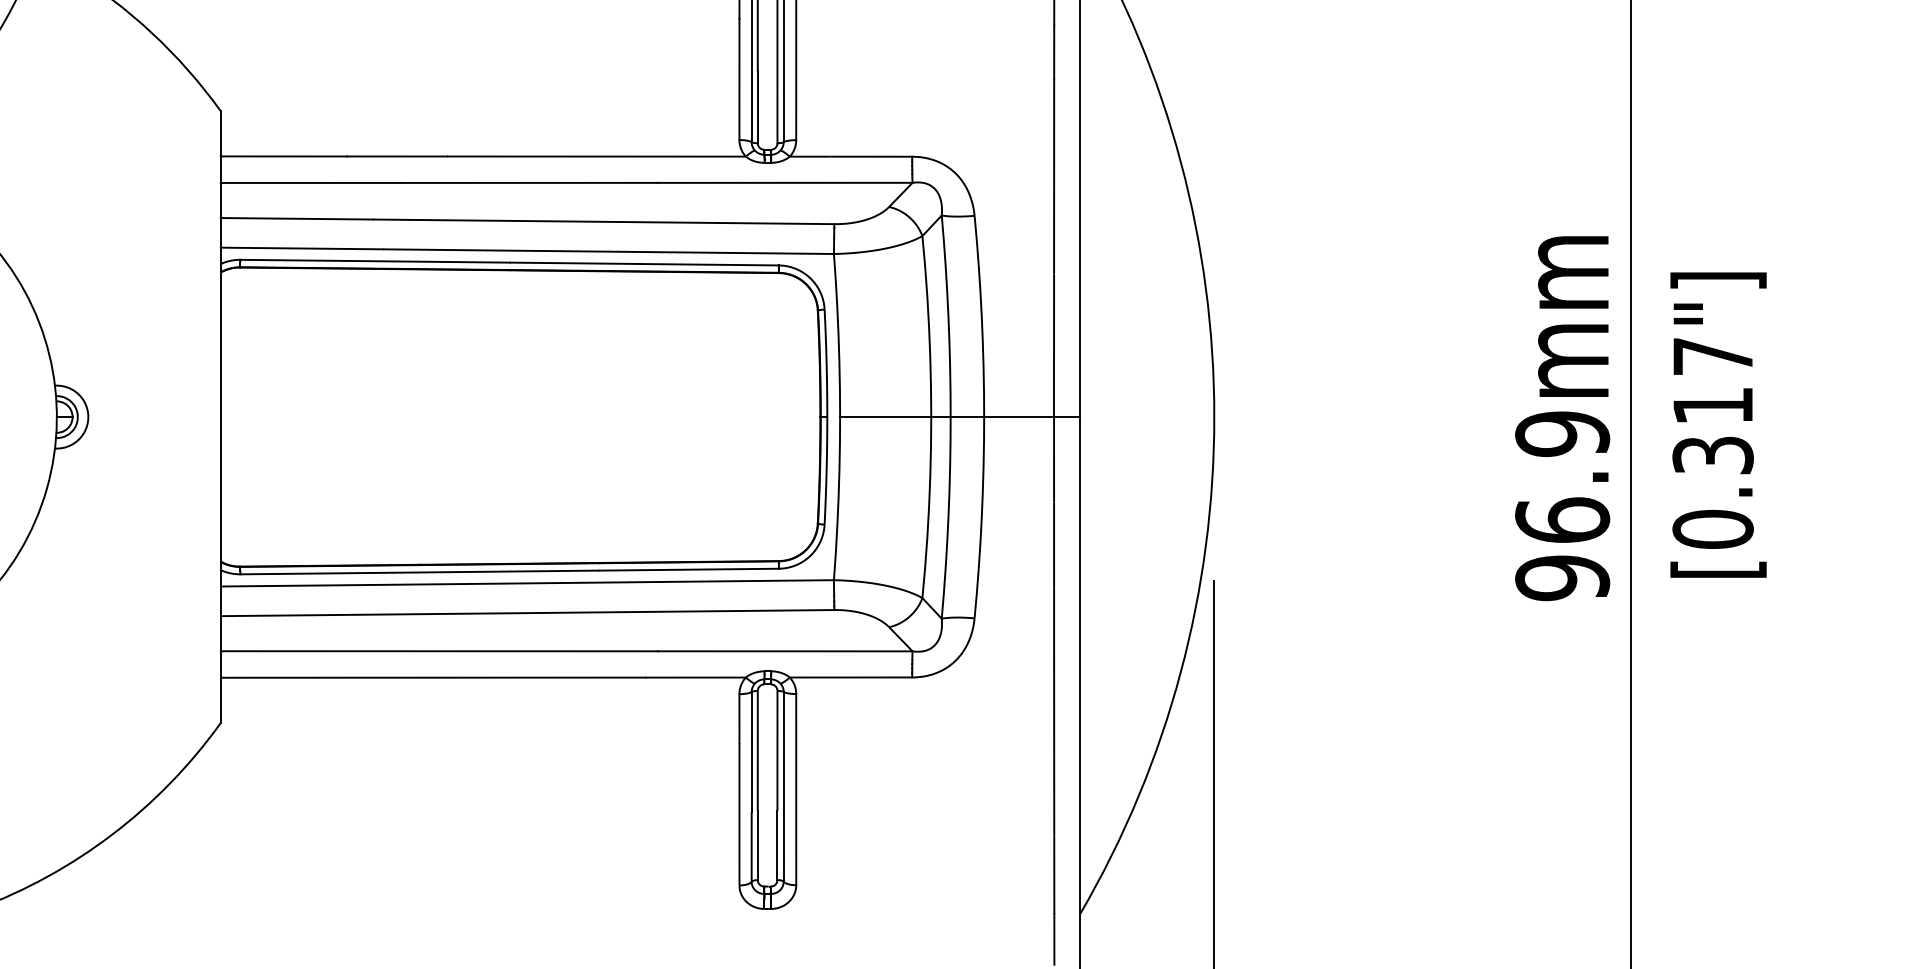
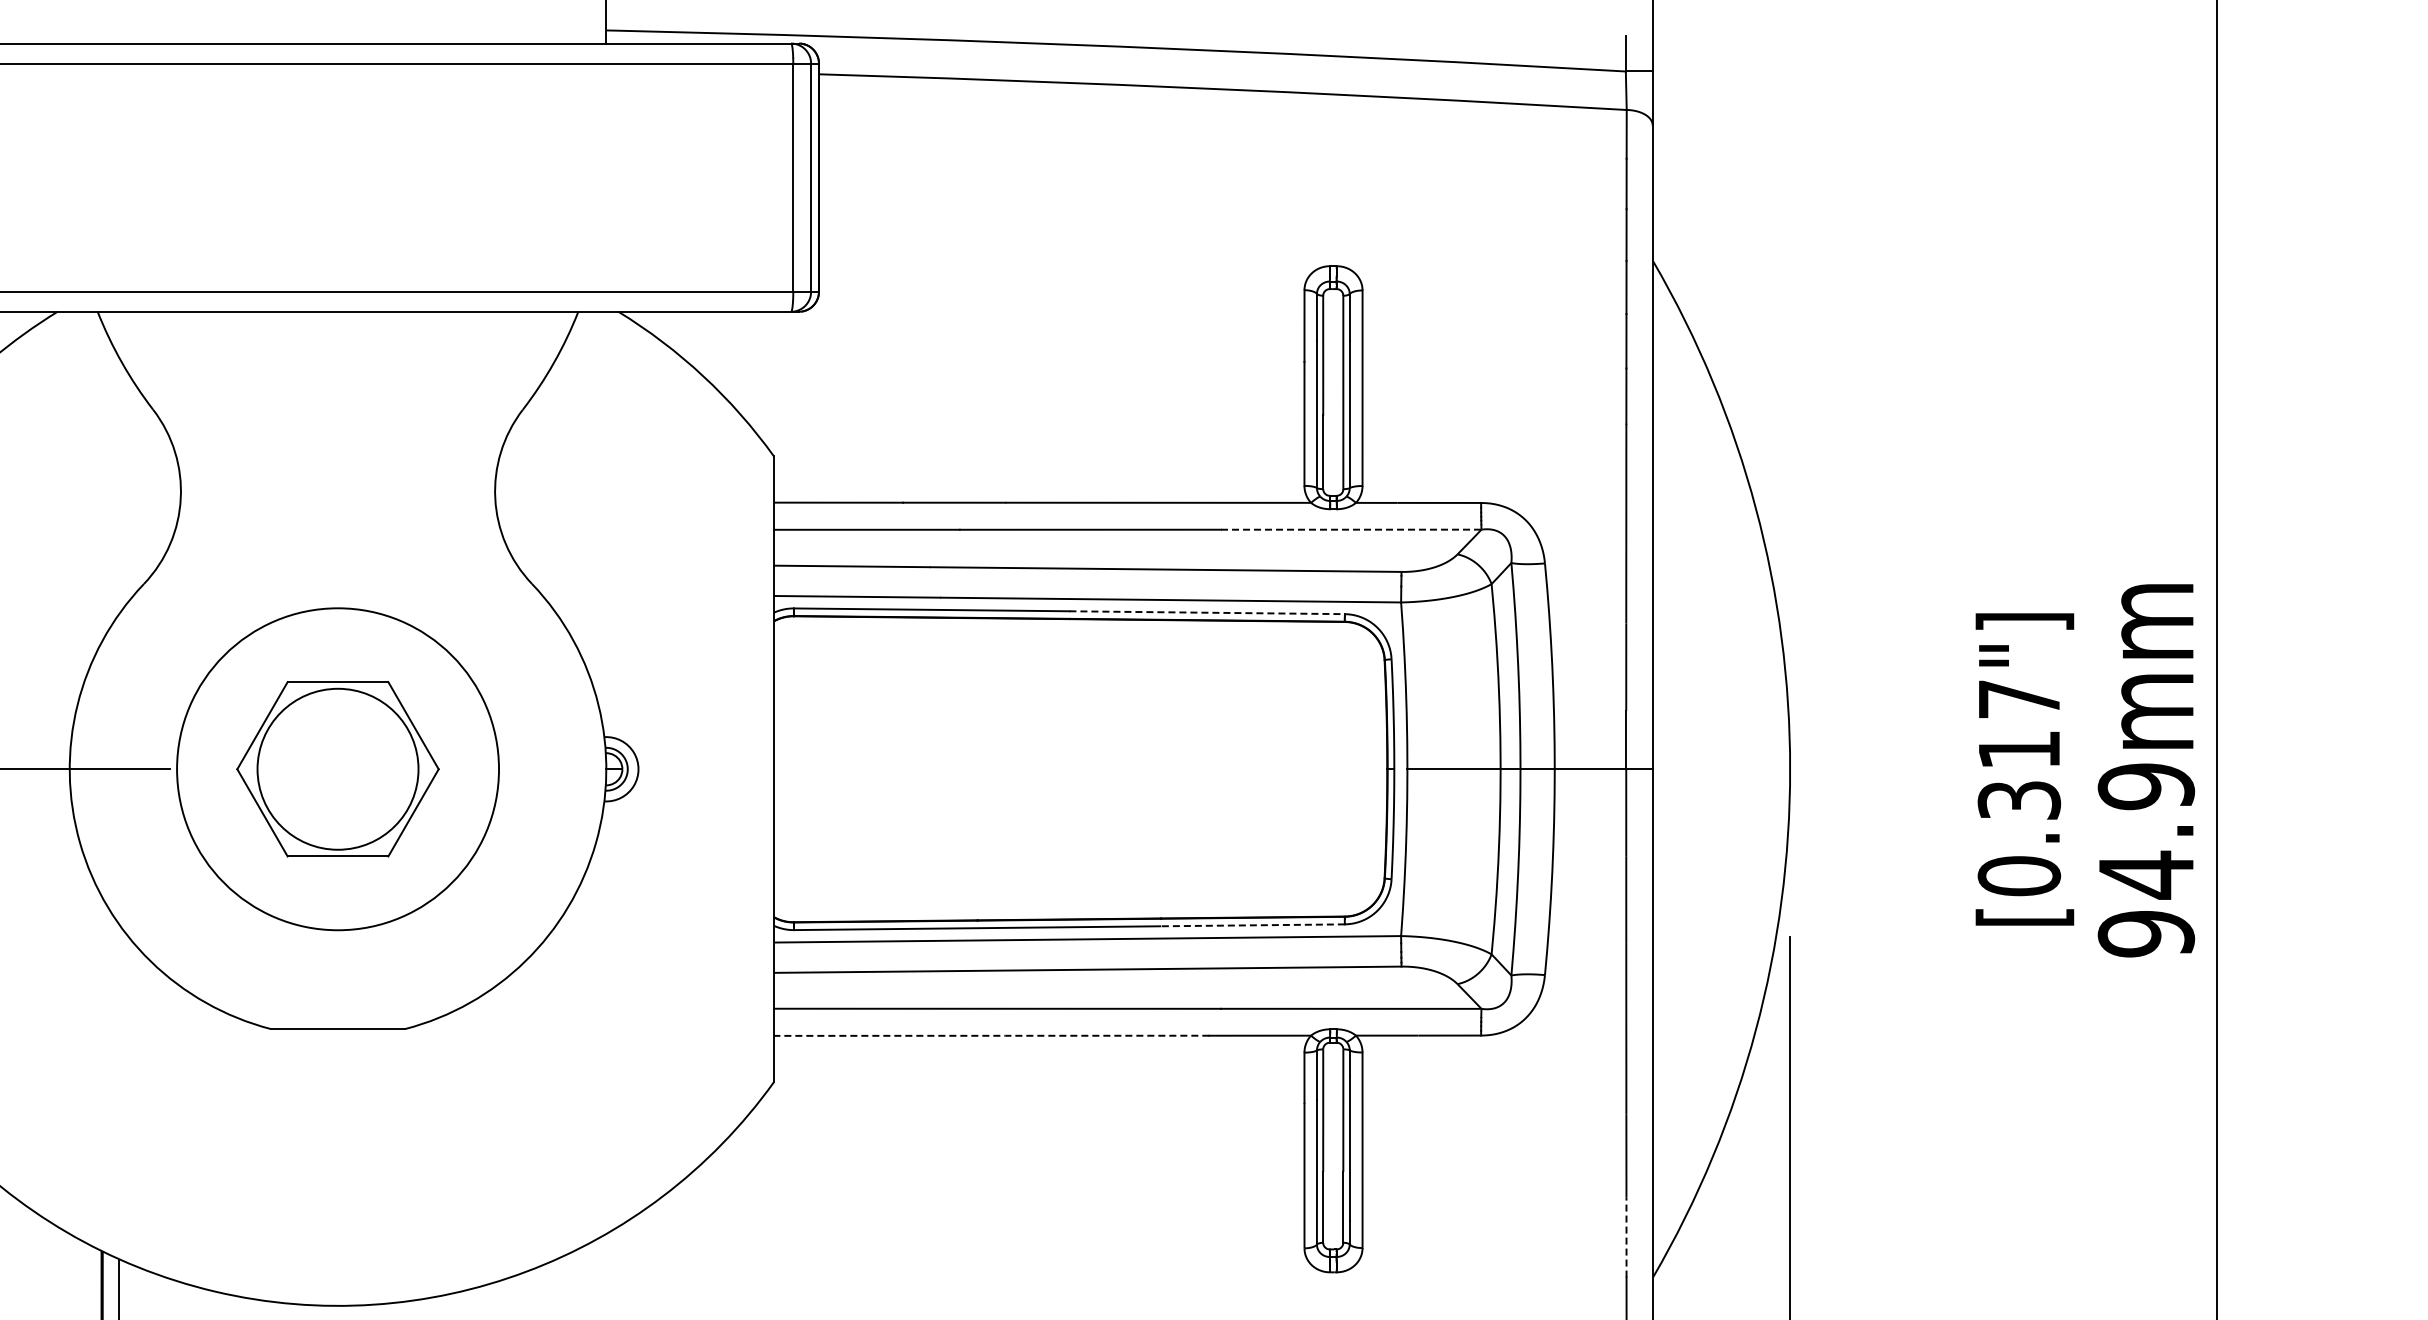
line: (785, 182) -> (1351, 529), solid -> dashed
line: (645, 263) -> (1208, 612), solid -> dashed
text: (1718, 425) -> (2024, 769), moved
text: (1562, 519) -> (2146, 874), 96.9mm -> 94.9mm
line: (689, 569) -> (1253, 925), solid -> dashed
line: (432, 677) -> (990, 1035), solid -> dashed
line: (1054, 873) -> (1626, 1236), solid -> dashed

